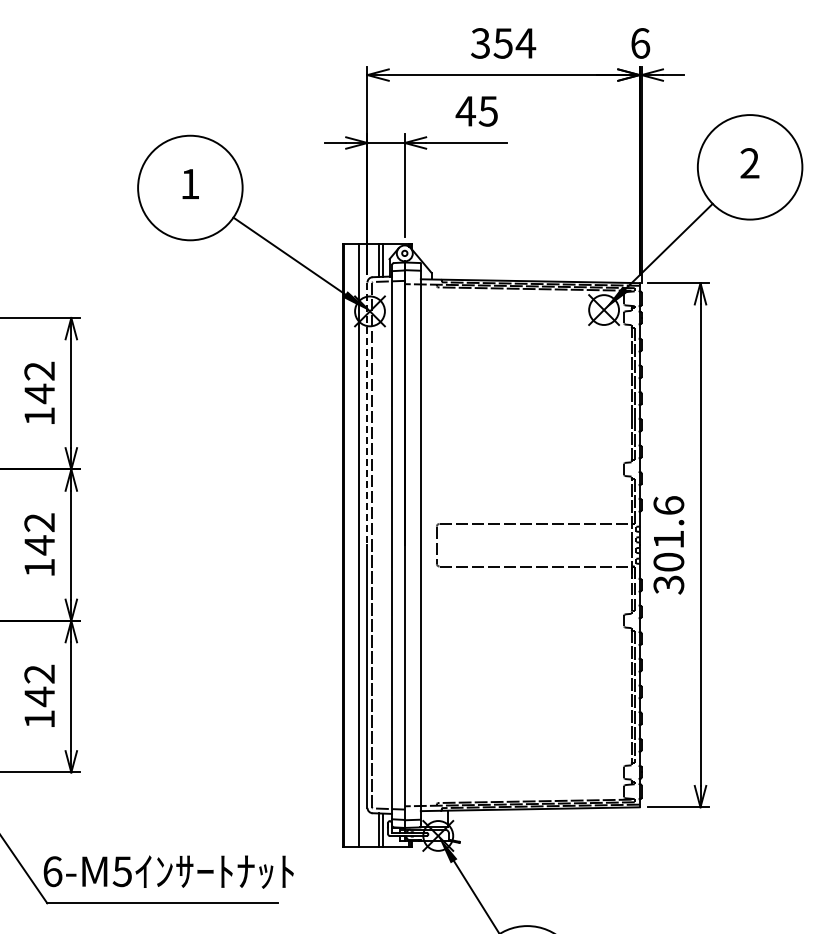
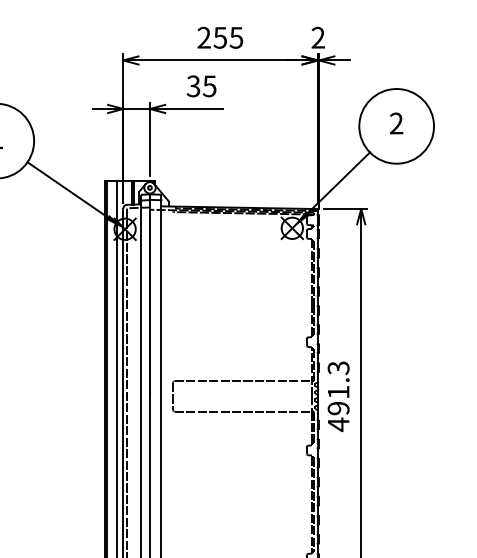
text: (503, 43) -> (220, 37), 354 -> 255
text: (640, 43) -> (318, 37), 6 -> 2
text: (465, 111) -> (193, 86), 45 -> 35
line: (367, 414) -> (123, 302), dashed -> solid
text: (668, 545) -> (338, 396), 301.6 -> 491.3

